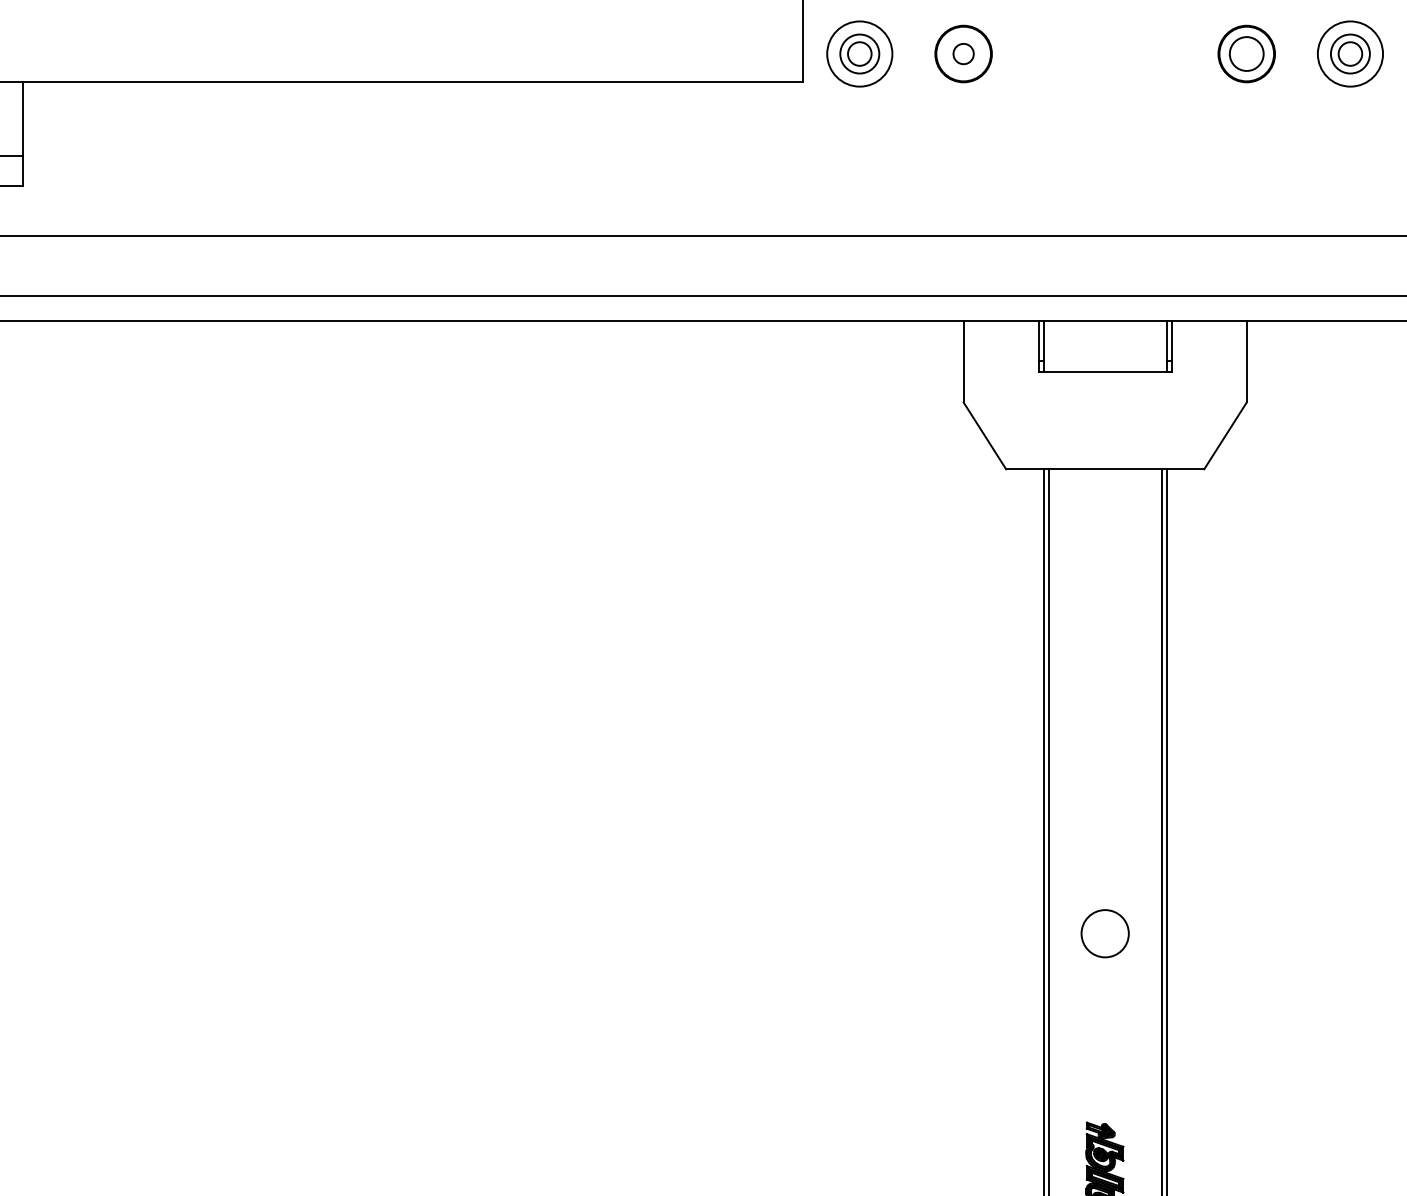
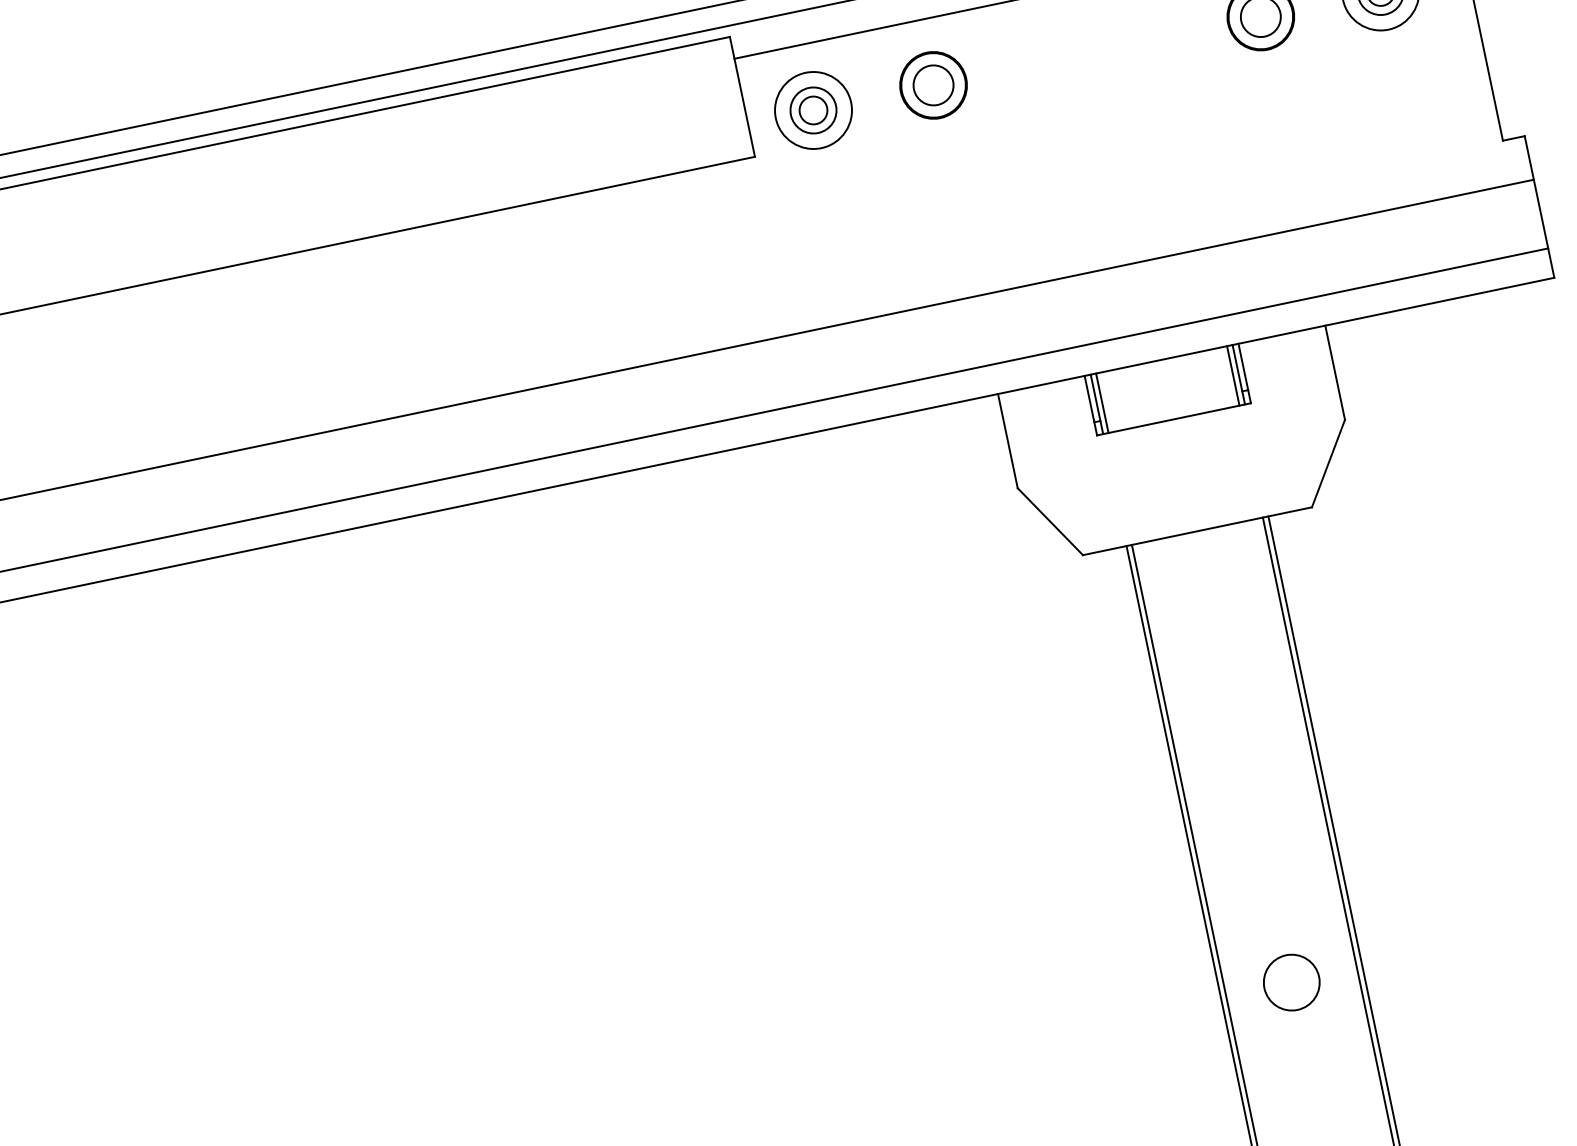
circle: (963, 53) -> (933, 84), size x1.67
line: (1048, 346) -> (1102, 403), added
line: (1161, 346) -> (1232, 375), added
circle: (1104, 933) -> (1290, 982), moved

